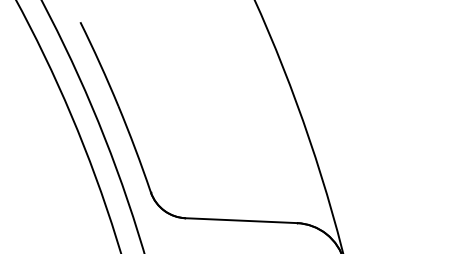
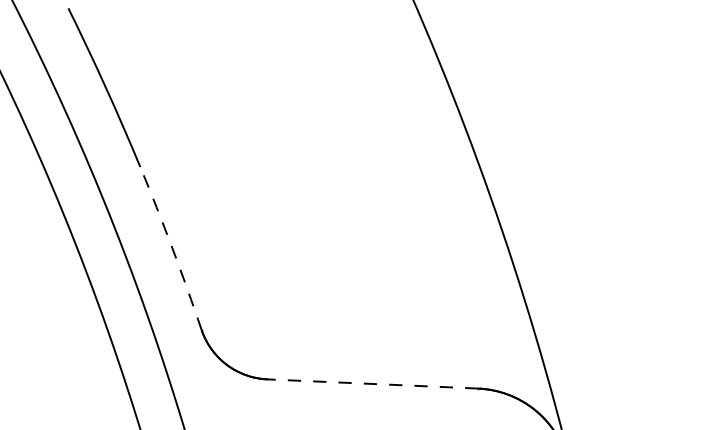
arc: (135, 148) -> (172, 247), solid -> dashed
line: (241, 220) -> (373, 383), solid -> dashed

